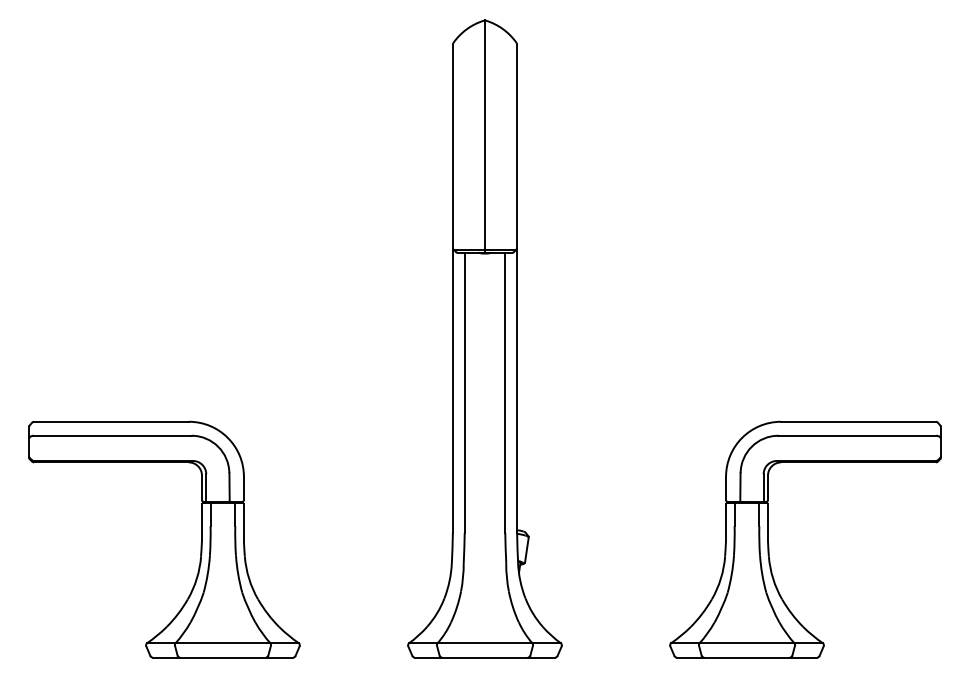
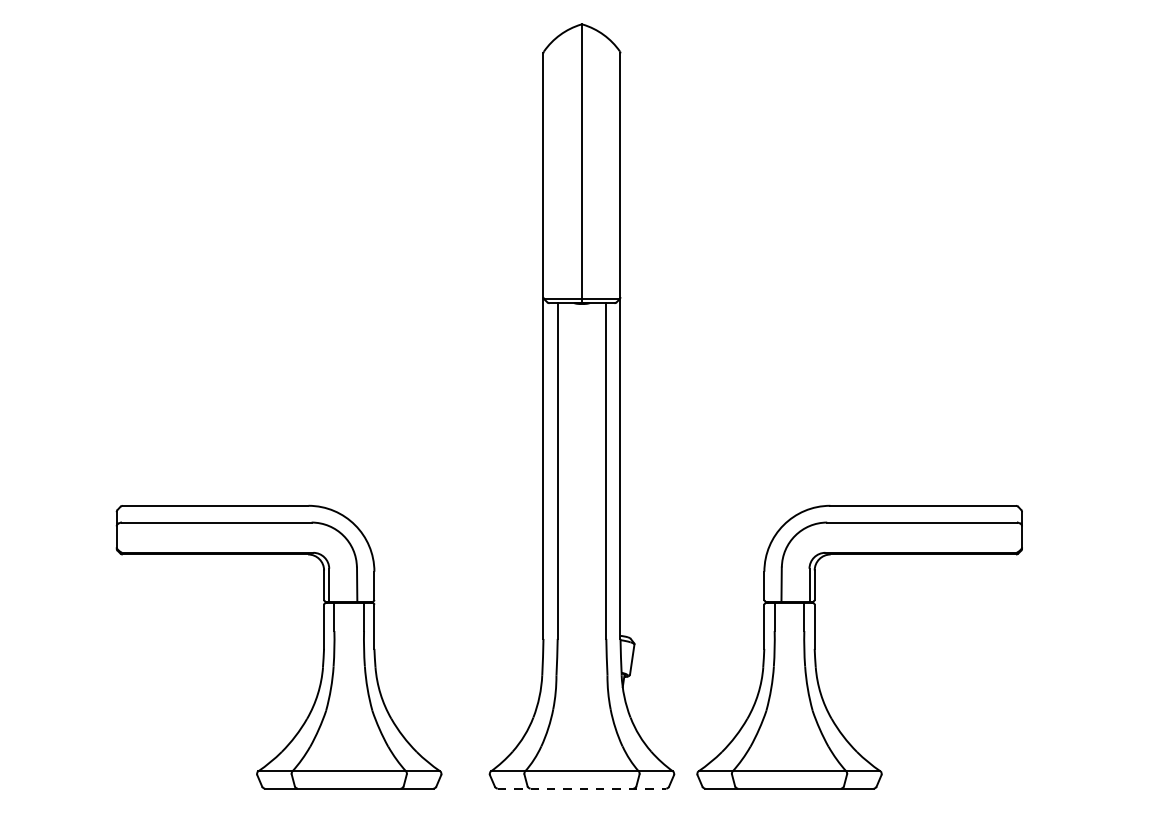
part: (200, 544) -> (322, 652), moved
part: (769, 545) -> (816, 654), moved
line: (485, 657) -> (582, 788), solid -> dashed

